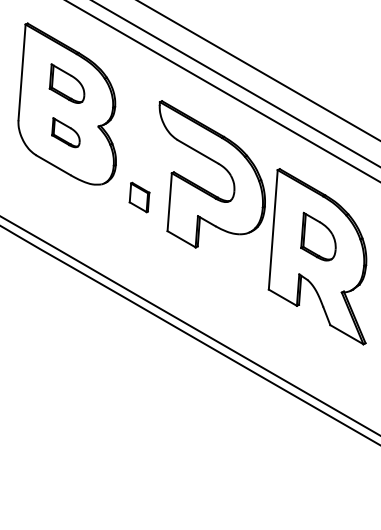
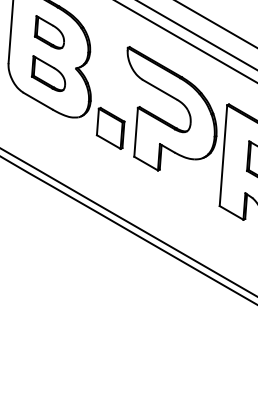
part: (65, 132) -> (48, 73), size x1.43
part: (139, 197) -> (110, 128), size x1.67

